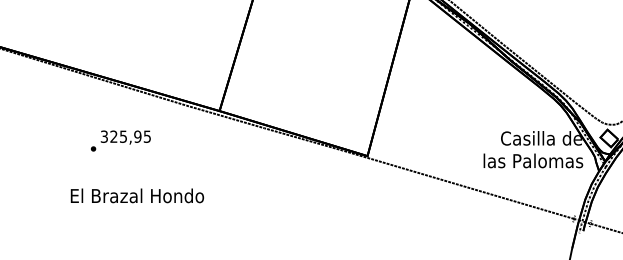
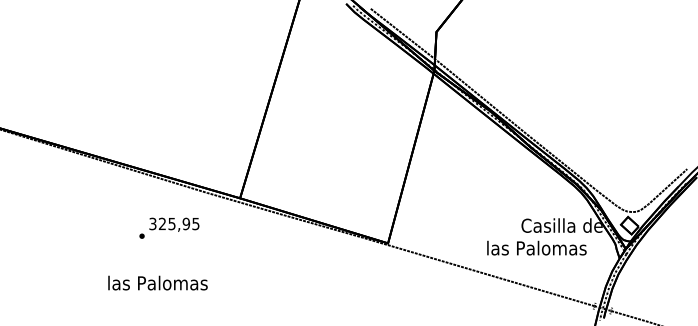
text: (120, 140) -> (169, 227), moved
text: (532, 160) -> (536, 247), moved
text: (136, 195) -> (157, 282), El Brazal Hondo -> las Palomas

